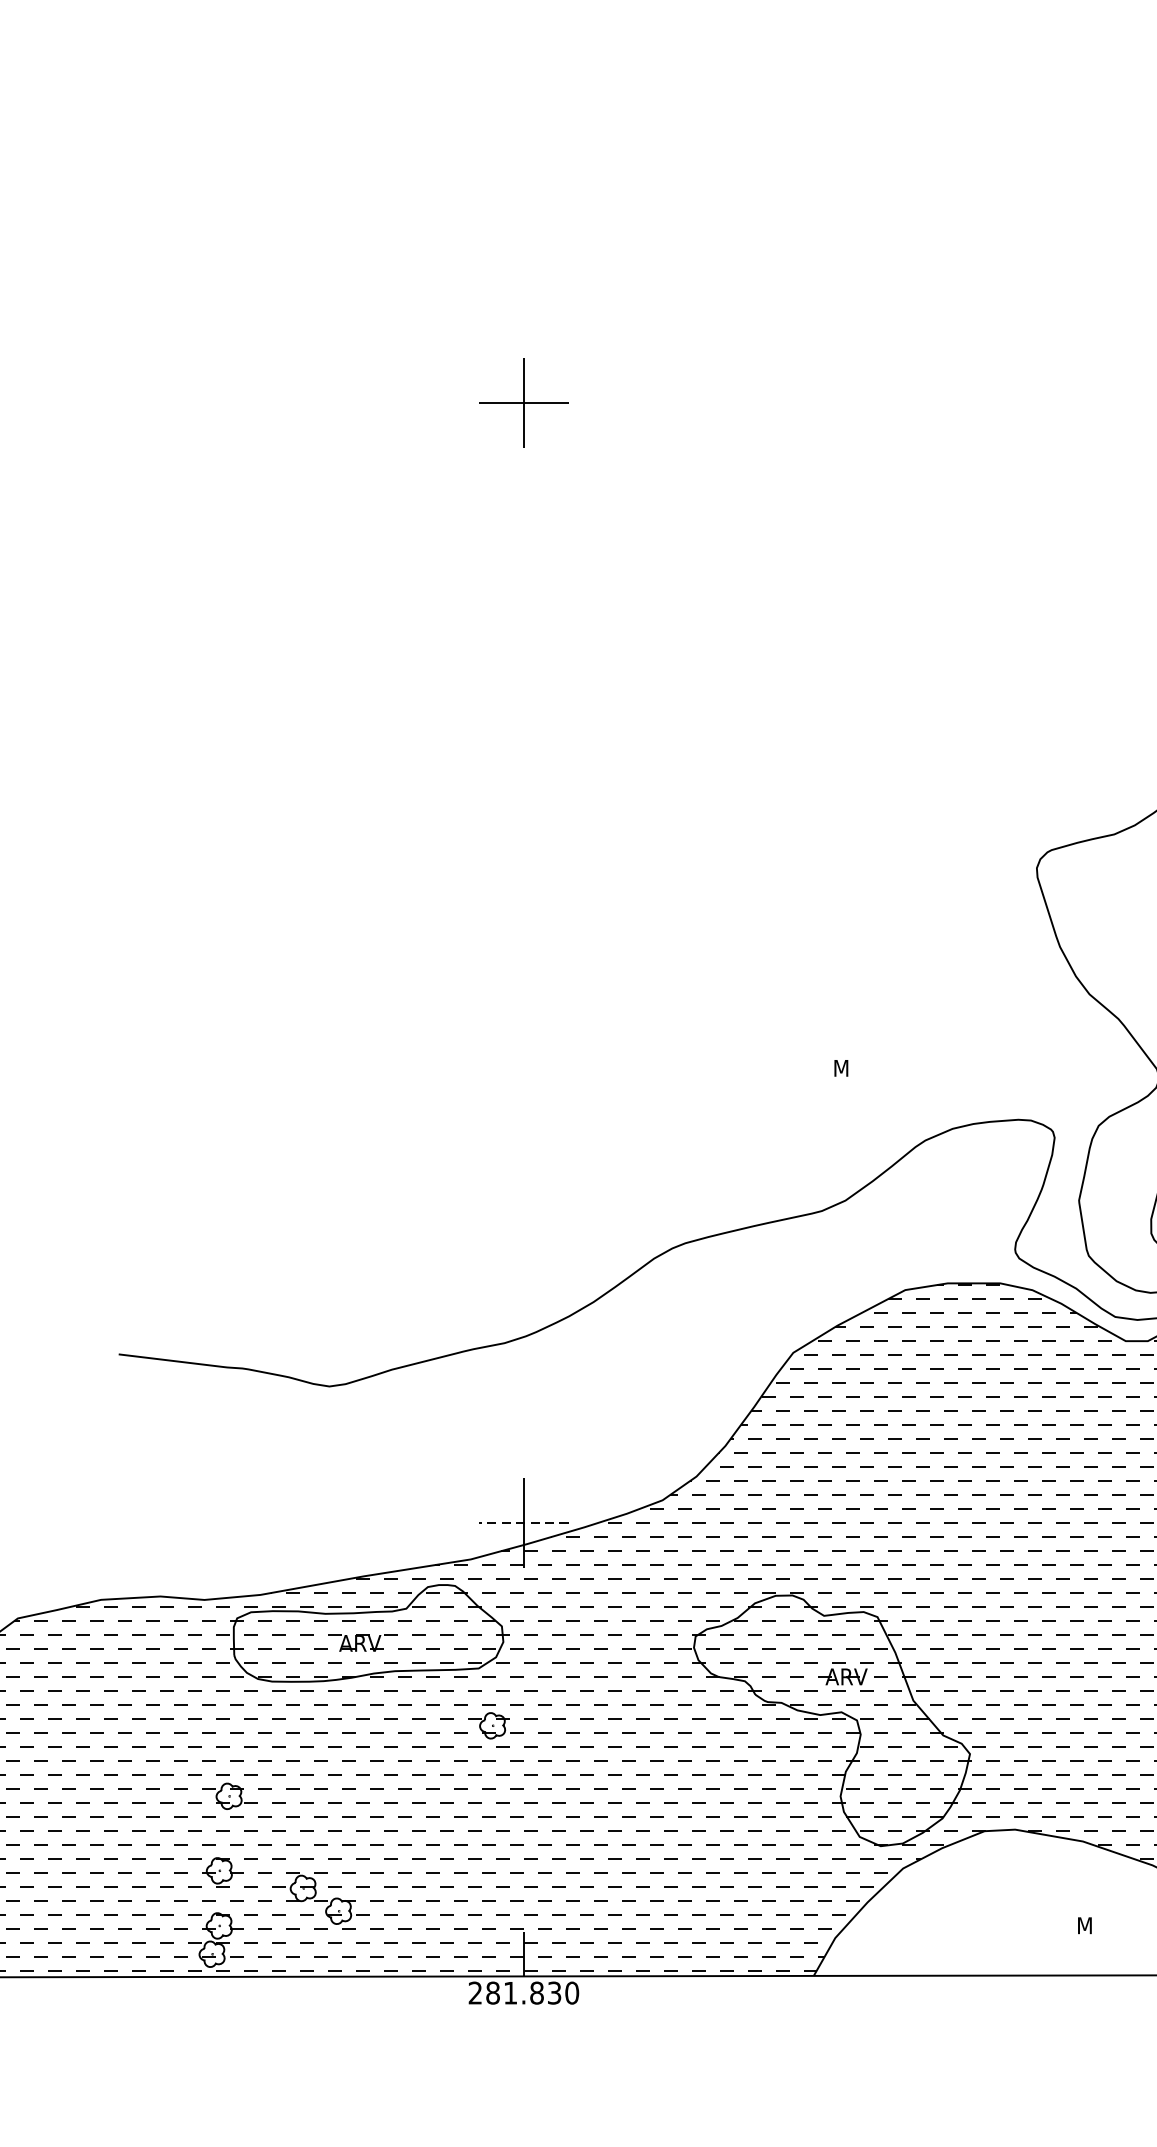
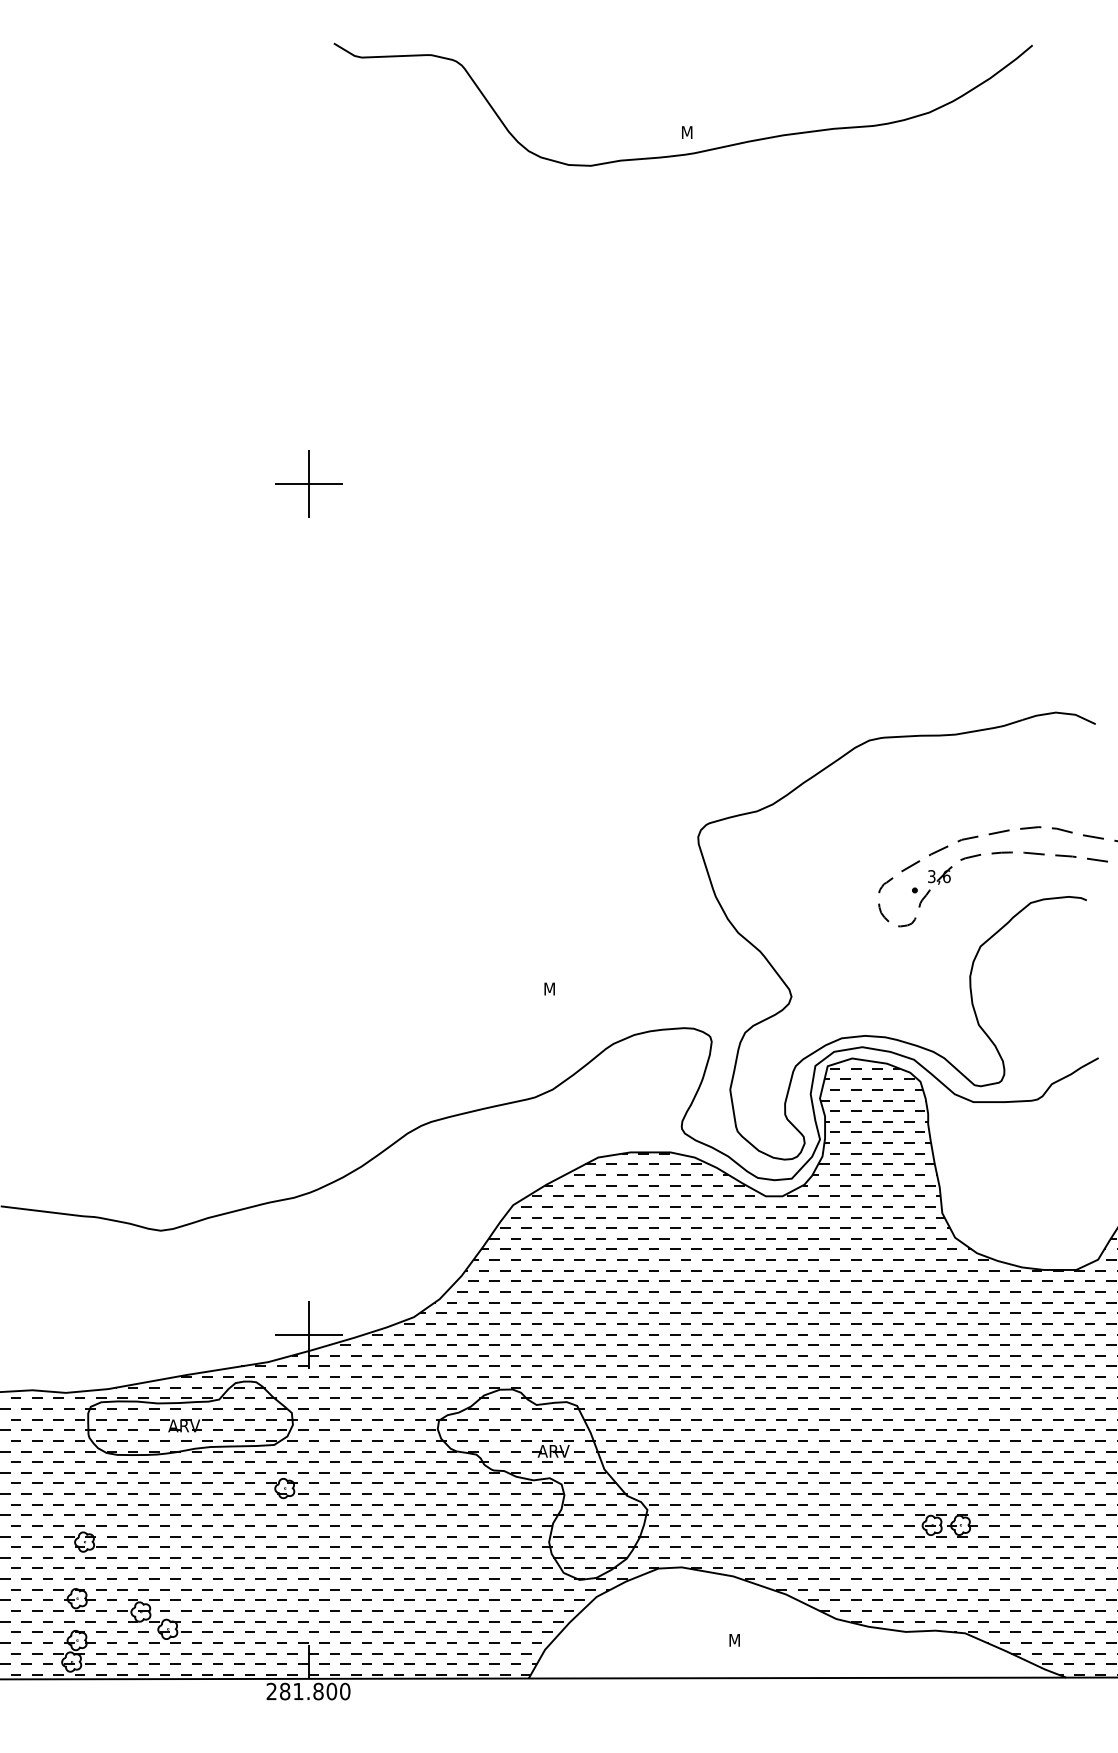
line: (523, 1523) -> (308, 1334), dashed -> solid
text: (554, 1993) -> (331, 1691), 281.830 -> 281.800

